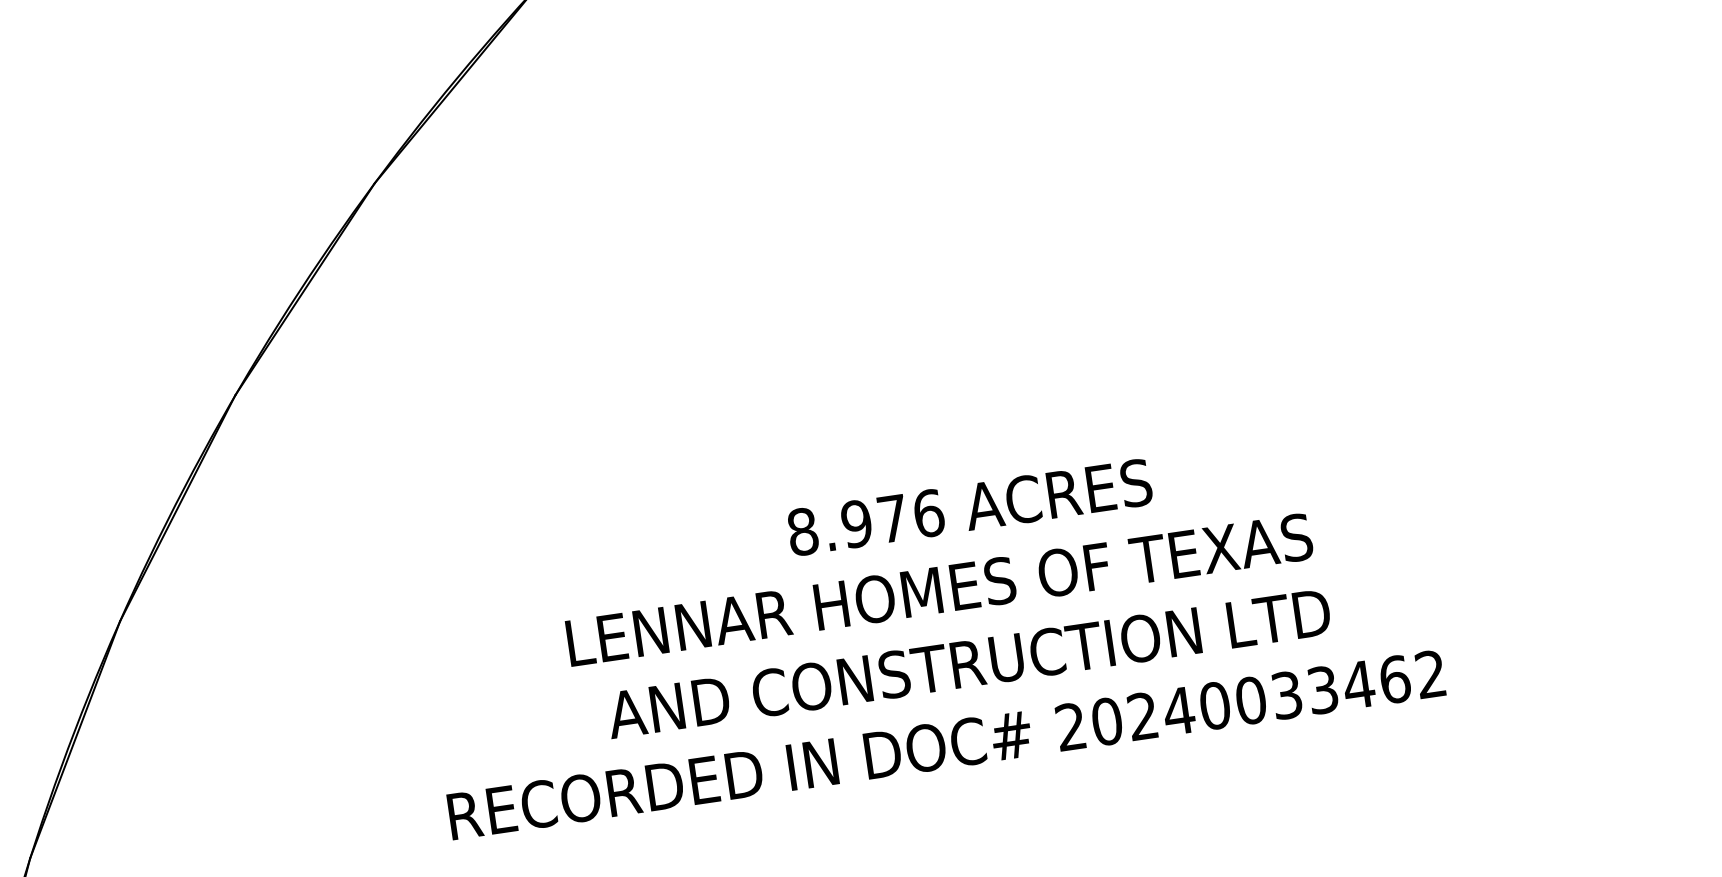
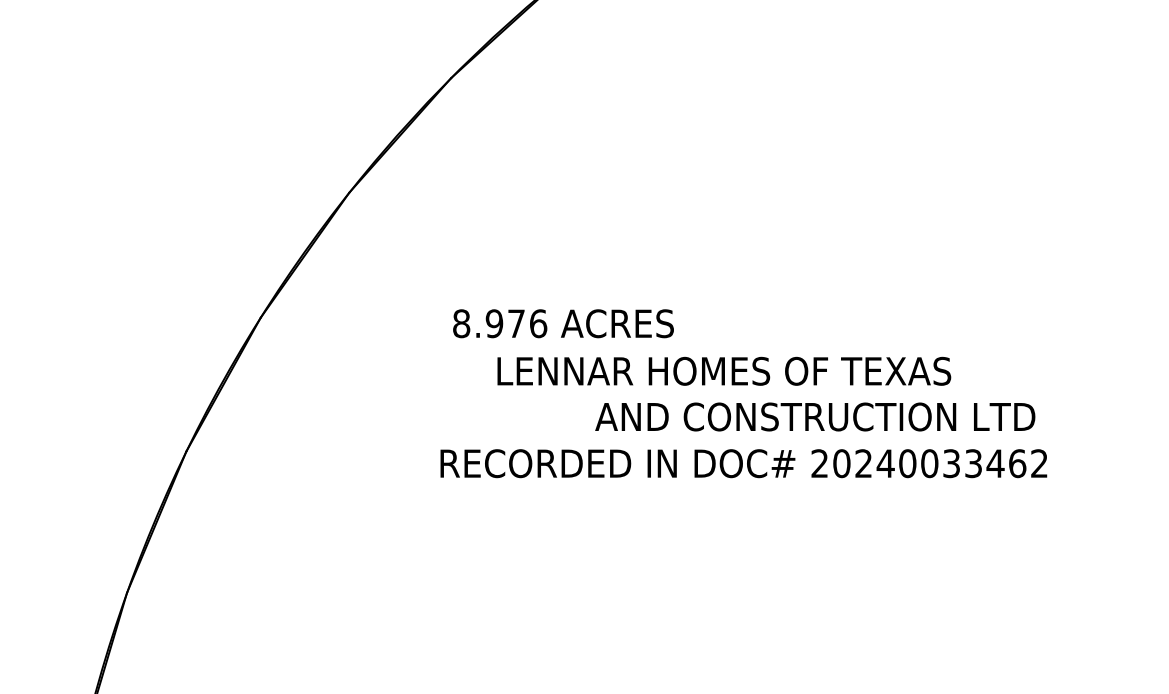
text: (969, 507) -> (563, 323), moved
text: (939, 588) -> (724, 370), moved
text: (969, 662) -> (815, 416), moved

